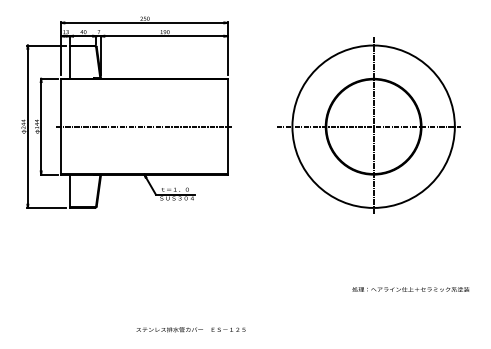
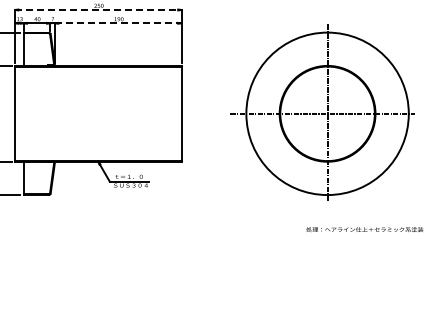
line: (144, 22) -> (98, 9), solid -> dashed
line: (164, 36) -> (118, 23), solid -> dashed
line: (144, 126) -> (98, 113), removed
text: (410, 289) -> (364, 229), moved

